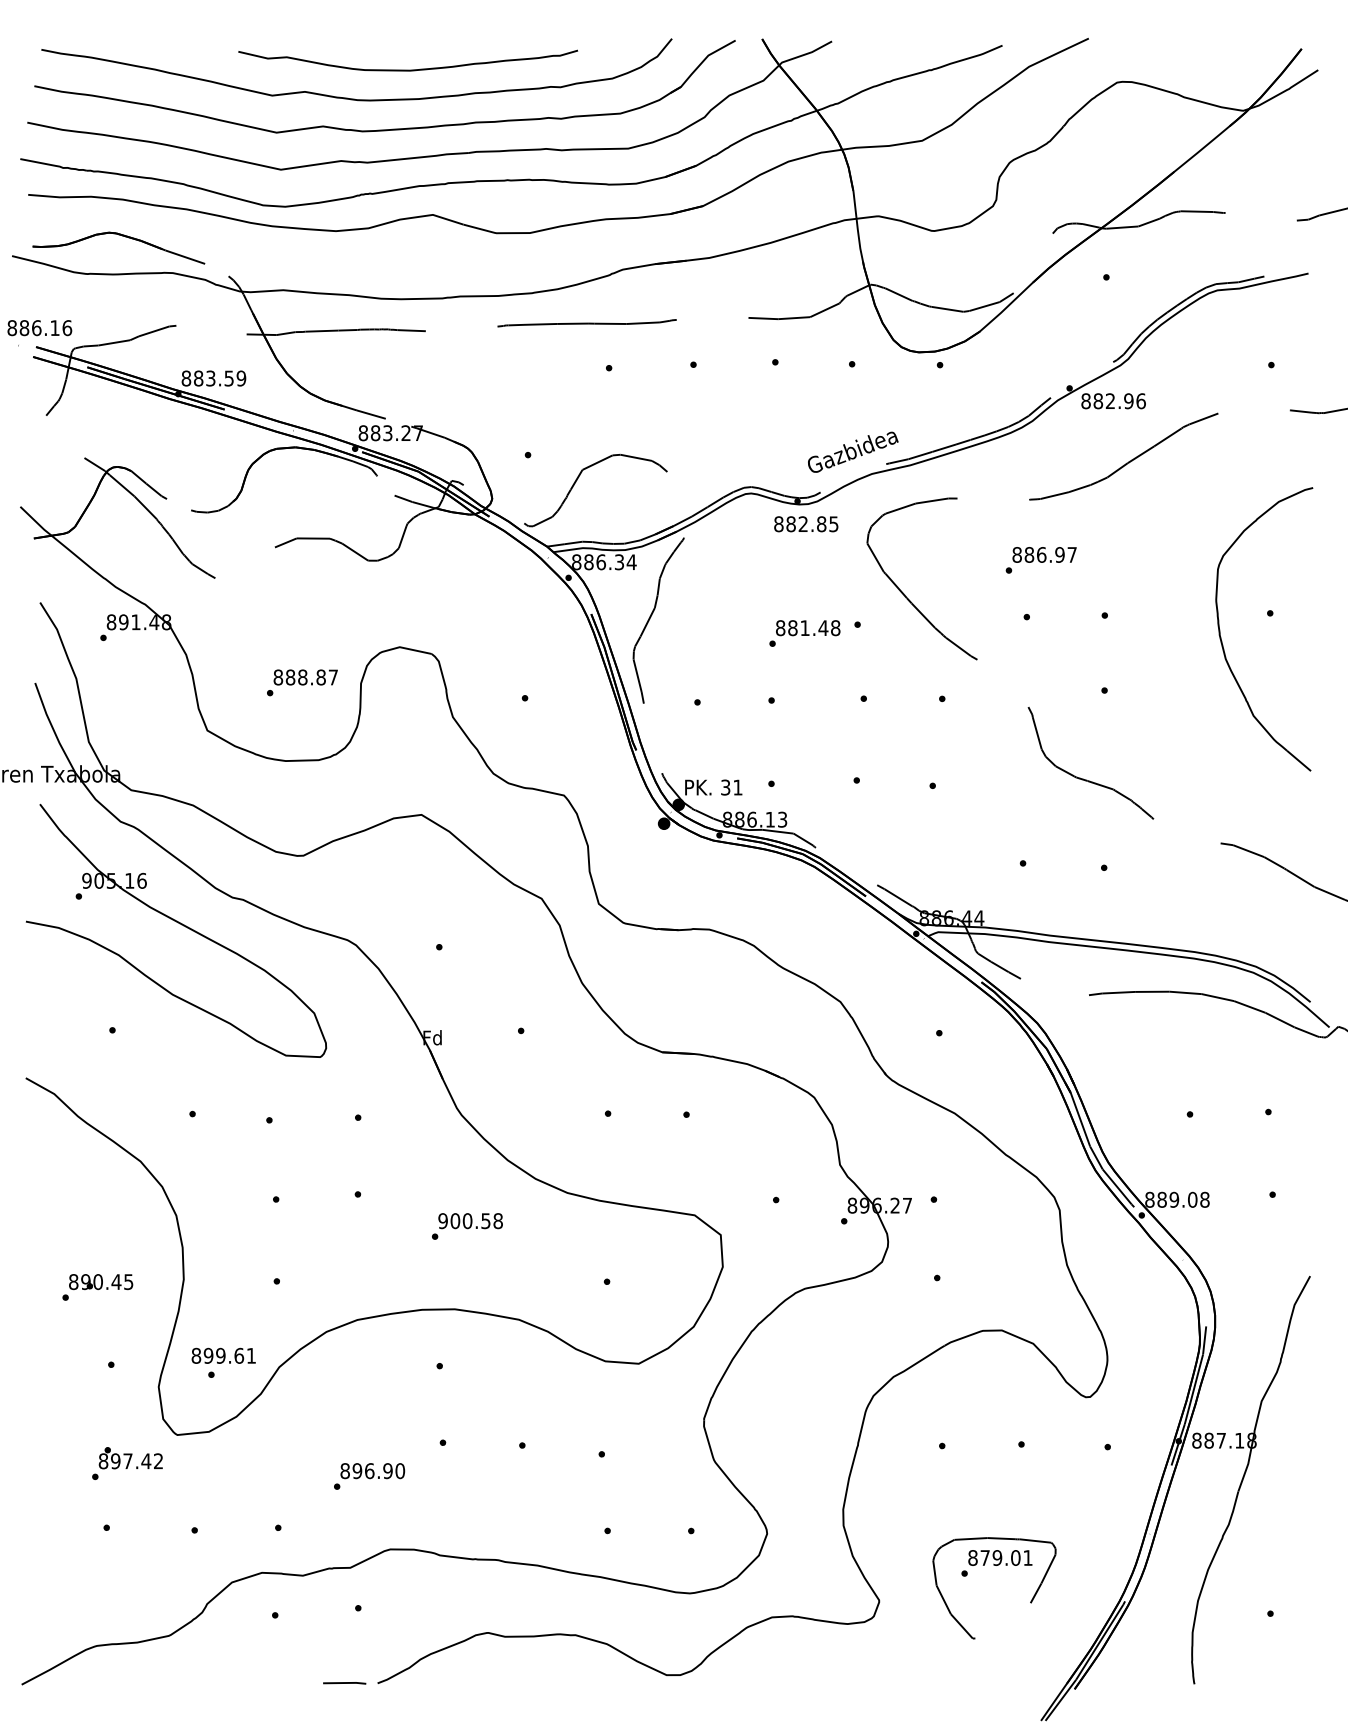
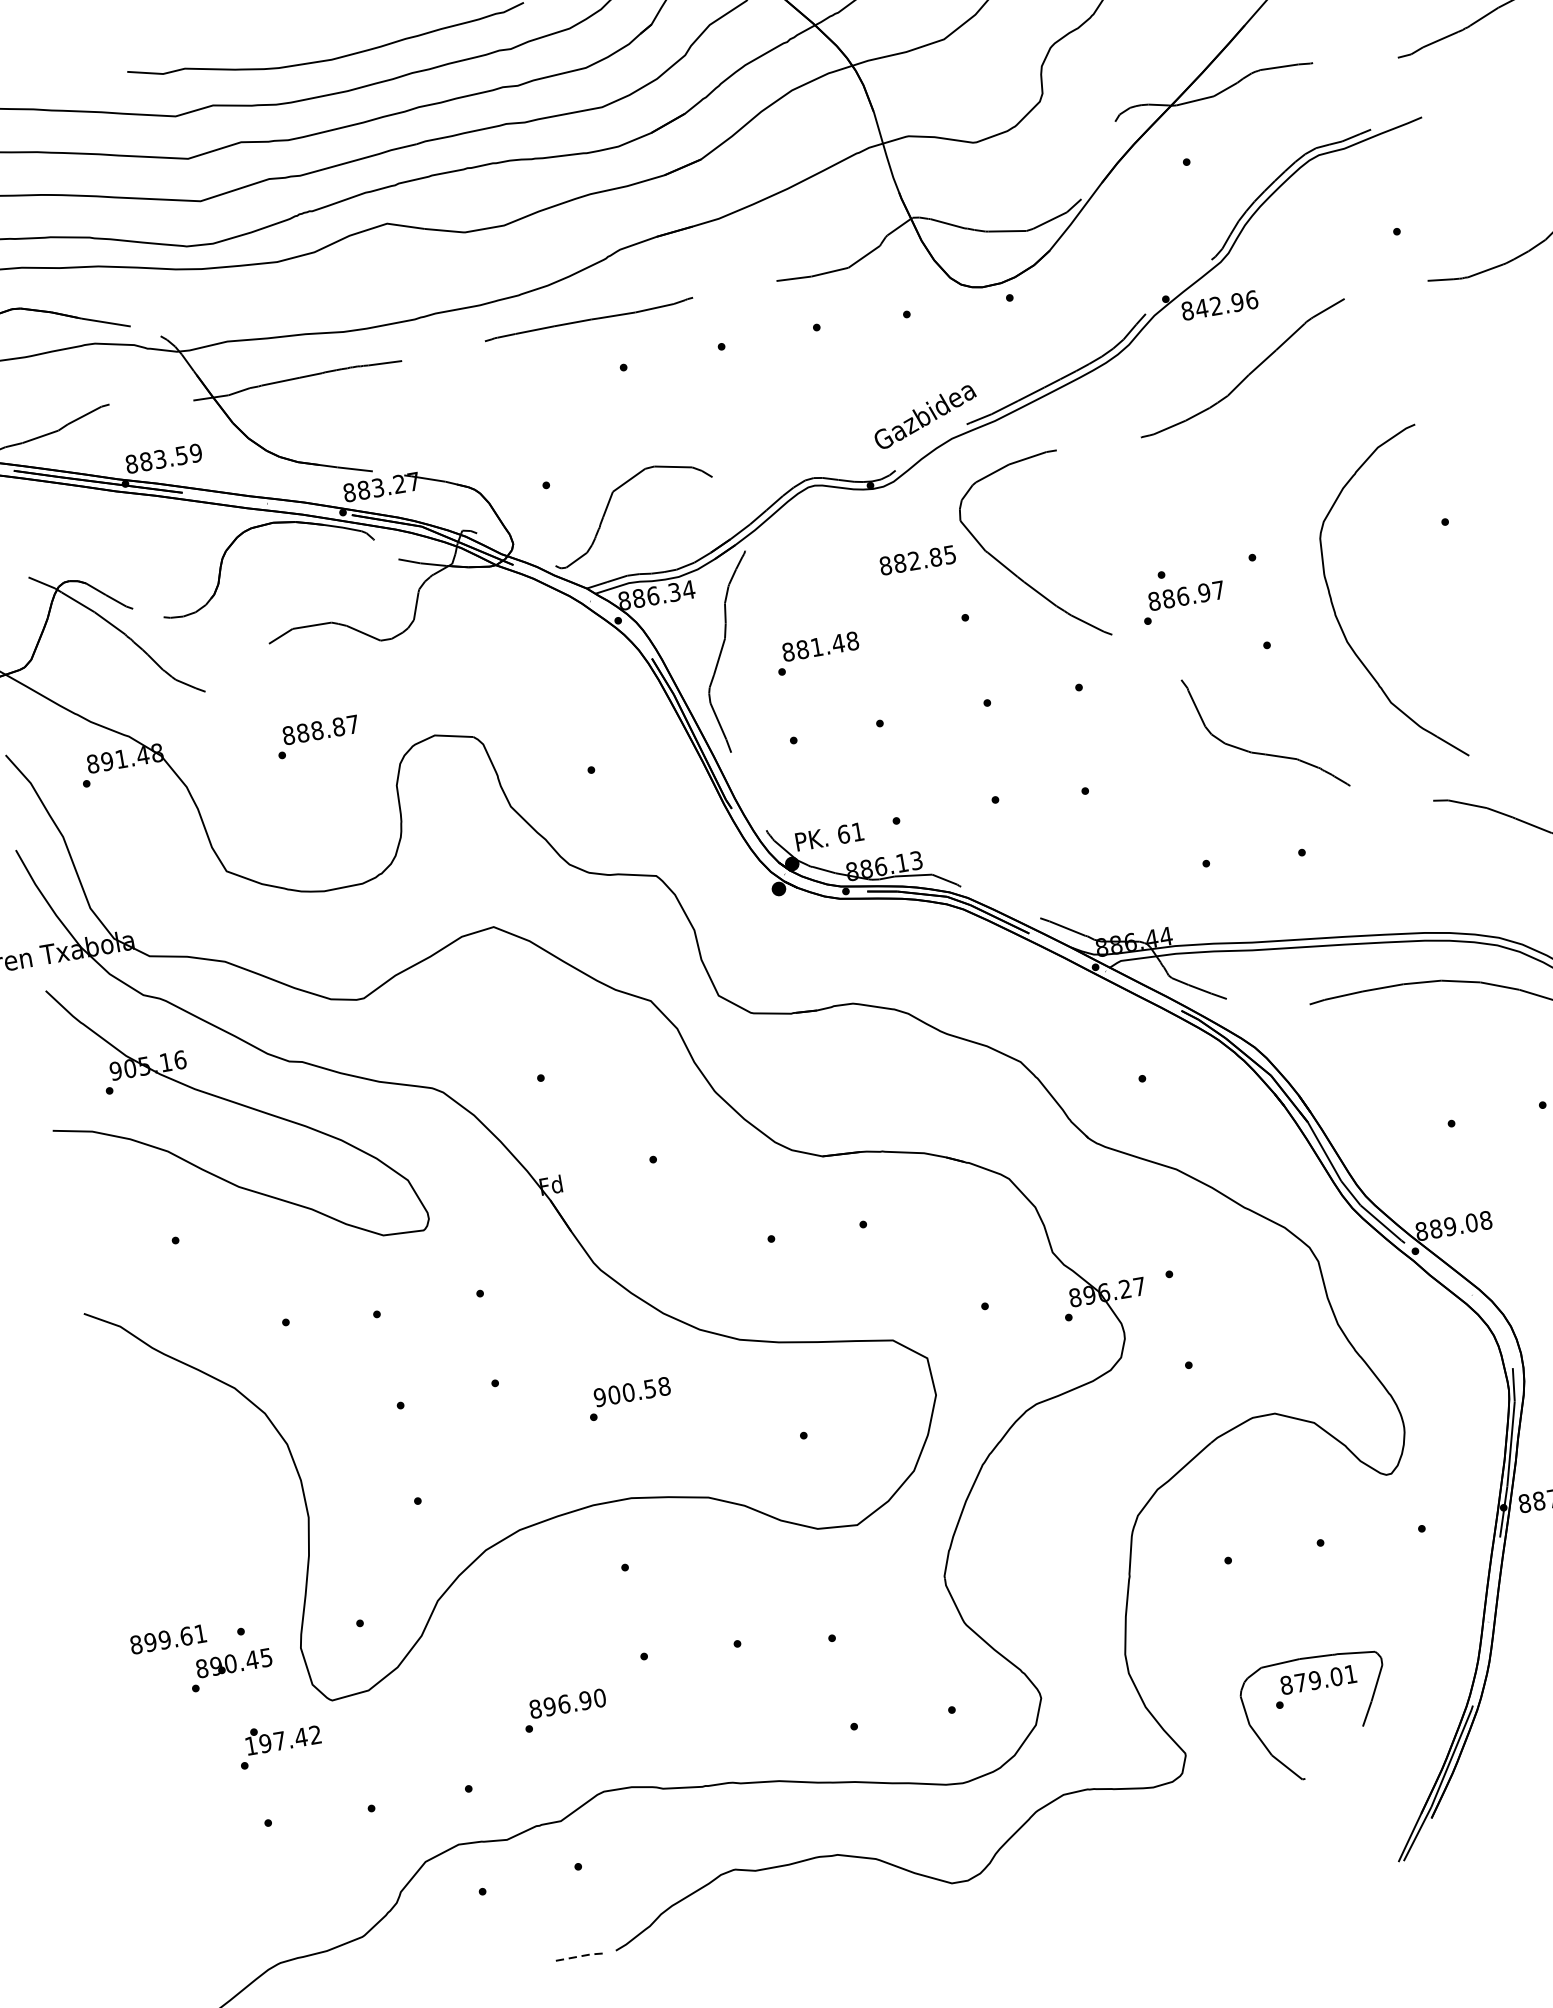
text: (1098, 401) -> (1202, 308), 882.96 -> 842.96
text: (806, 524) -> (918, 560), moved
text: (1040, 560) -> (1182, 603), moved
text: (804, 633) -> (817, 653), moved
part: (1222, 641) -> (1339, 622), moved
text: (302, 682) -> (317, 736), moved
text: (725, 787) -> (843, 834), 31 -> 61
text: (97, 1287) -> (231, 1670), moved
text: (223, 1355) -> (167, 1638), moved
text: (103, 1461) -> (251, 1746), 897.42 -> 197.42
line: (345, 1683) -> (578, 1957), solid -> dashed

